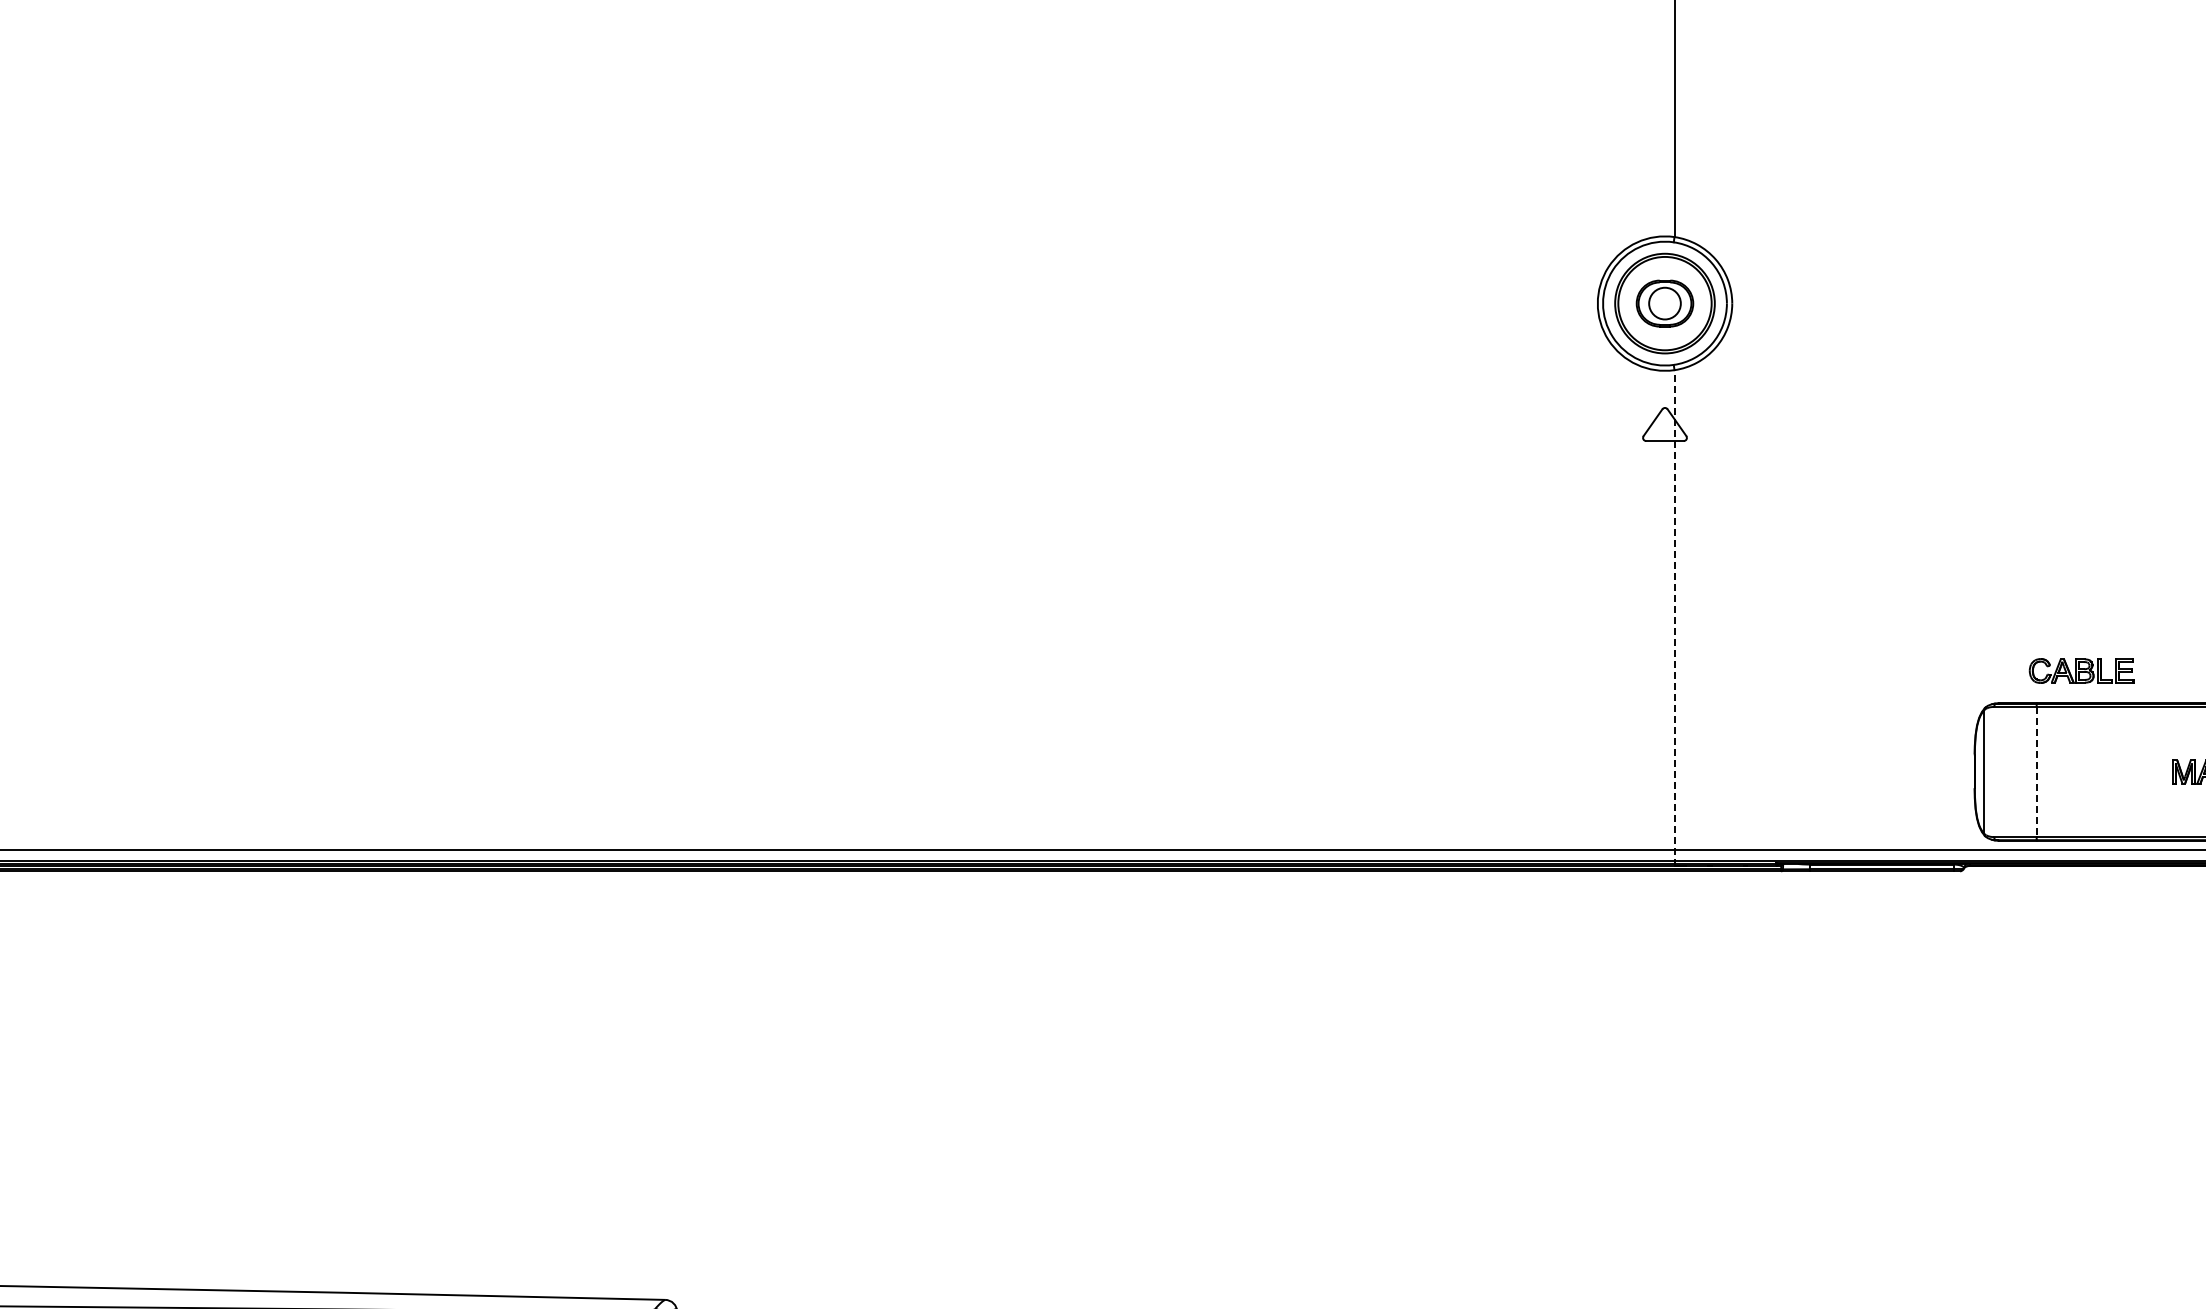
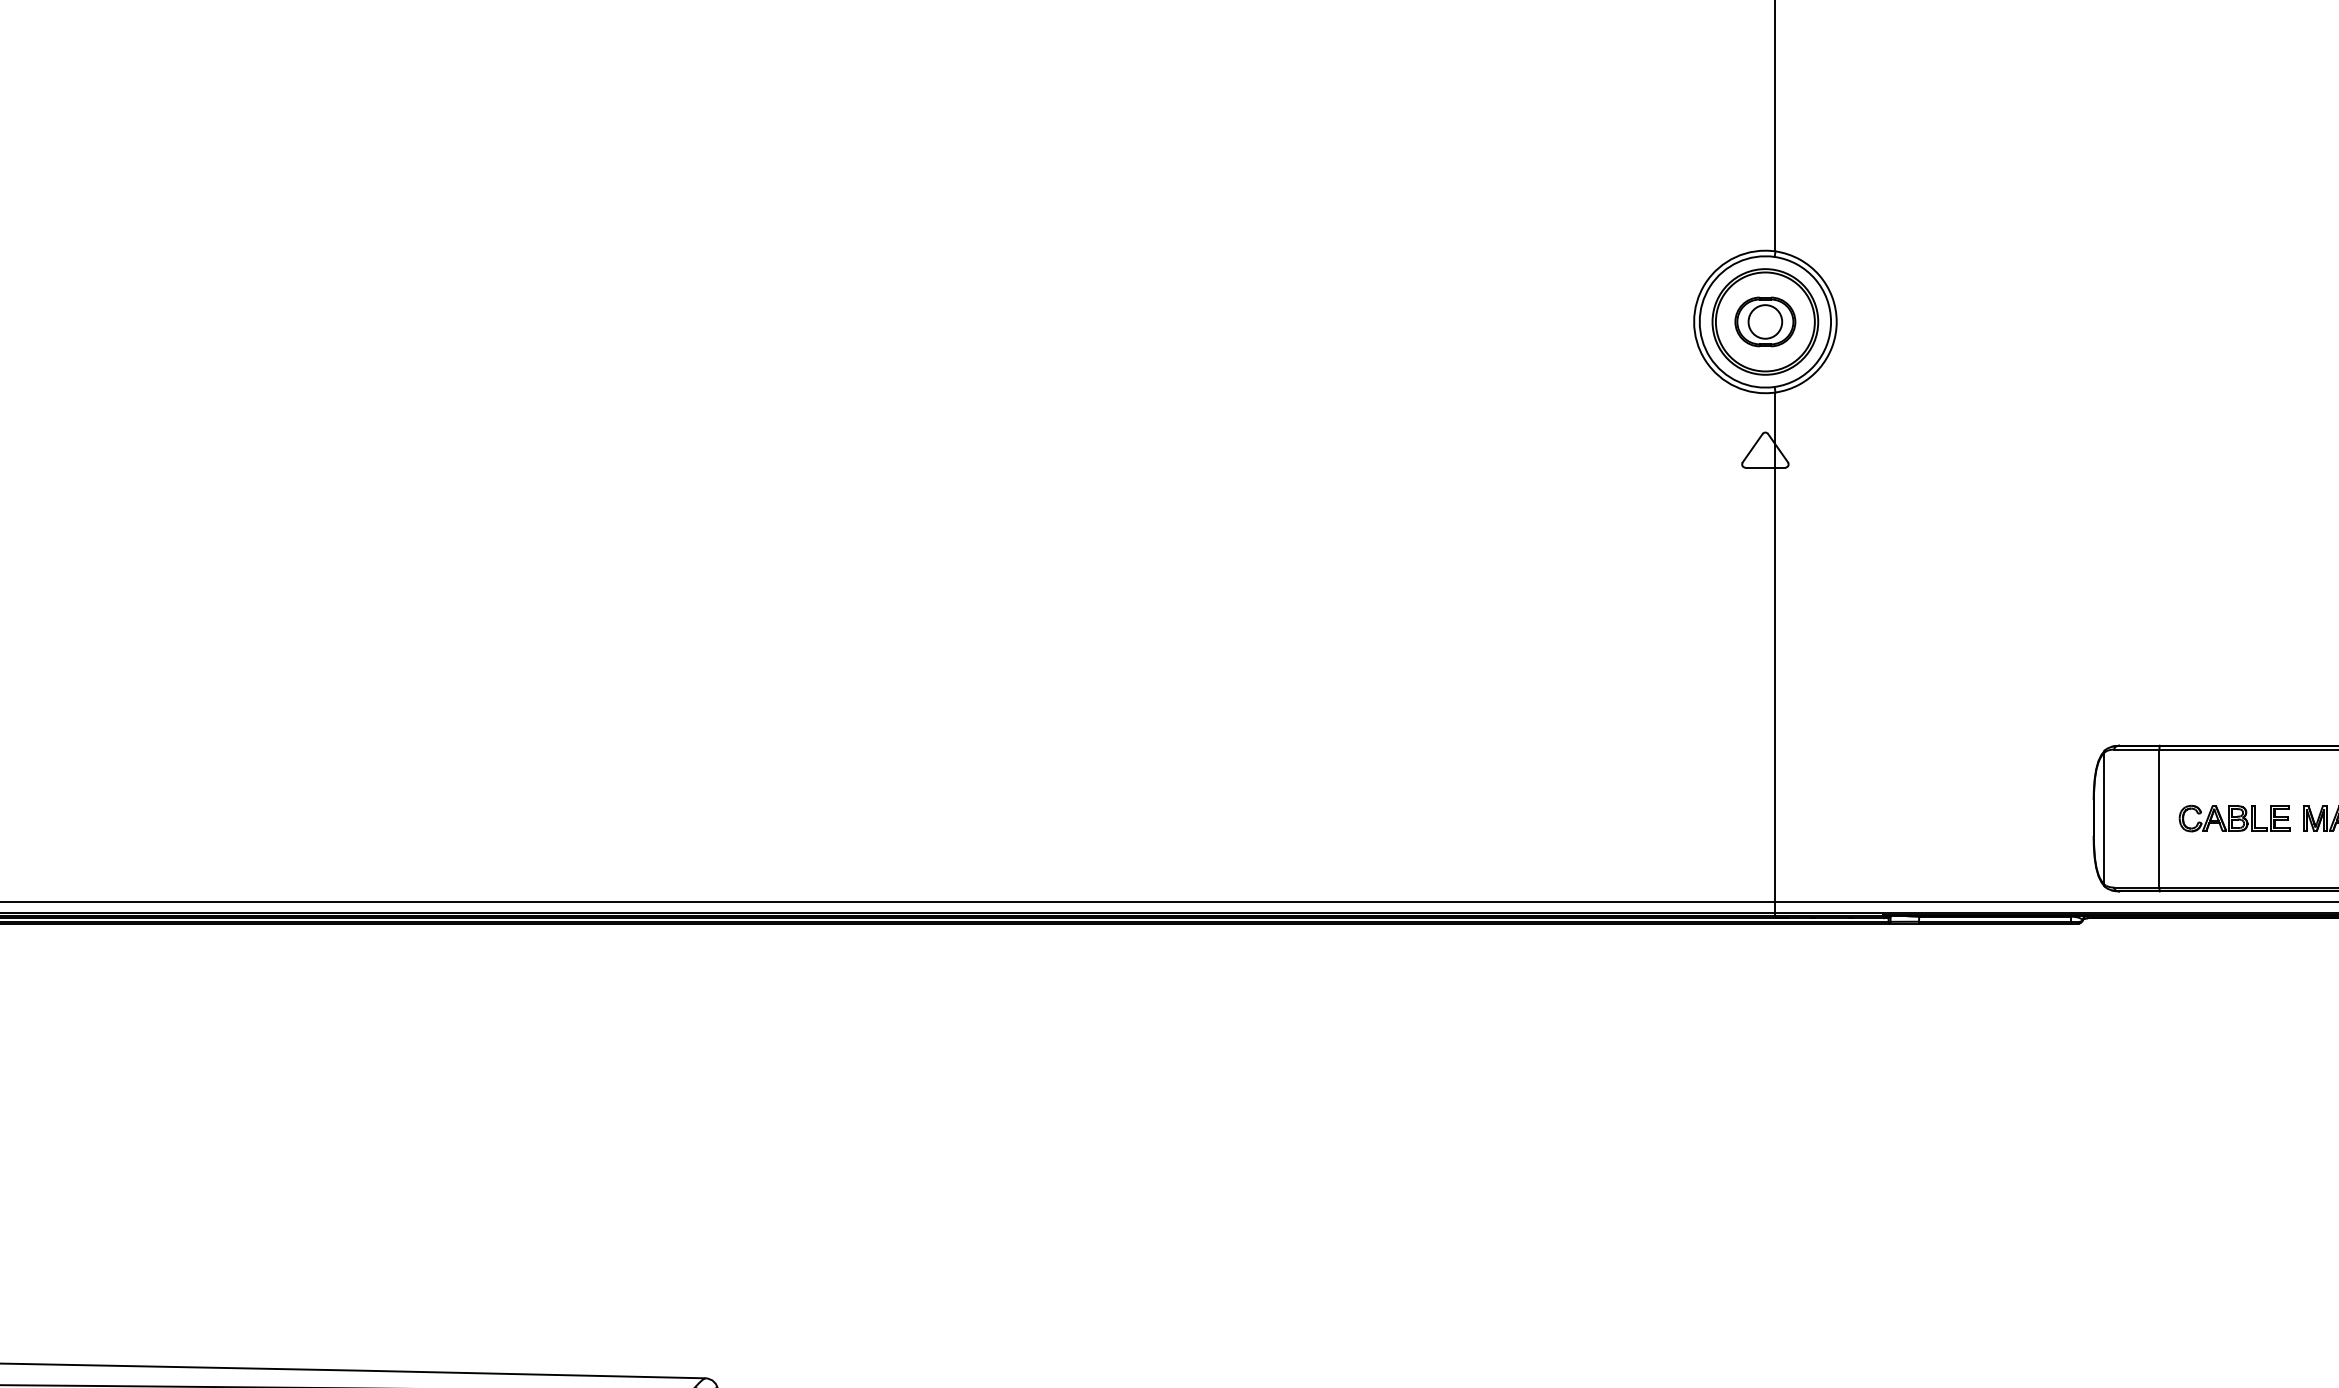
line: (1674, 618) -> (1775, 655), dashed -> solid
part: (2081, 670) -> (2234, 818), moved
line: (2036, 772) -> (2159, 819), dashed -> solid

